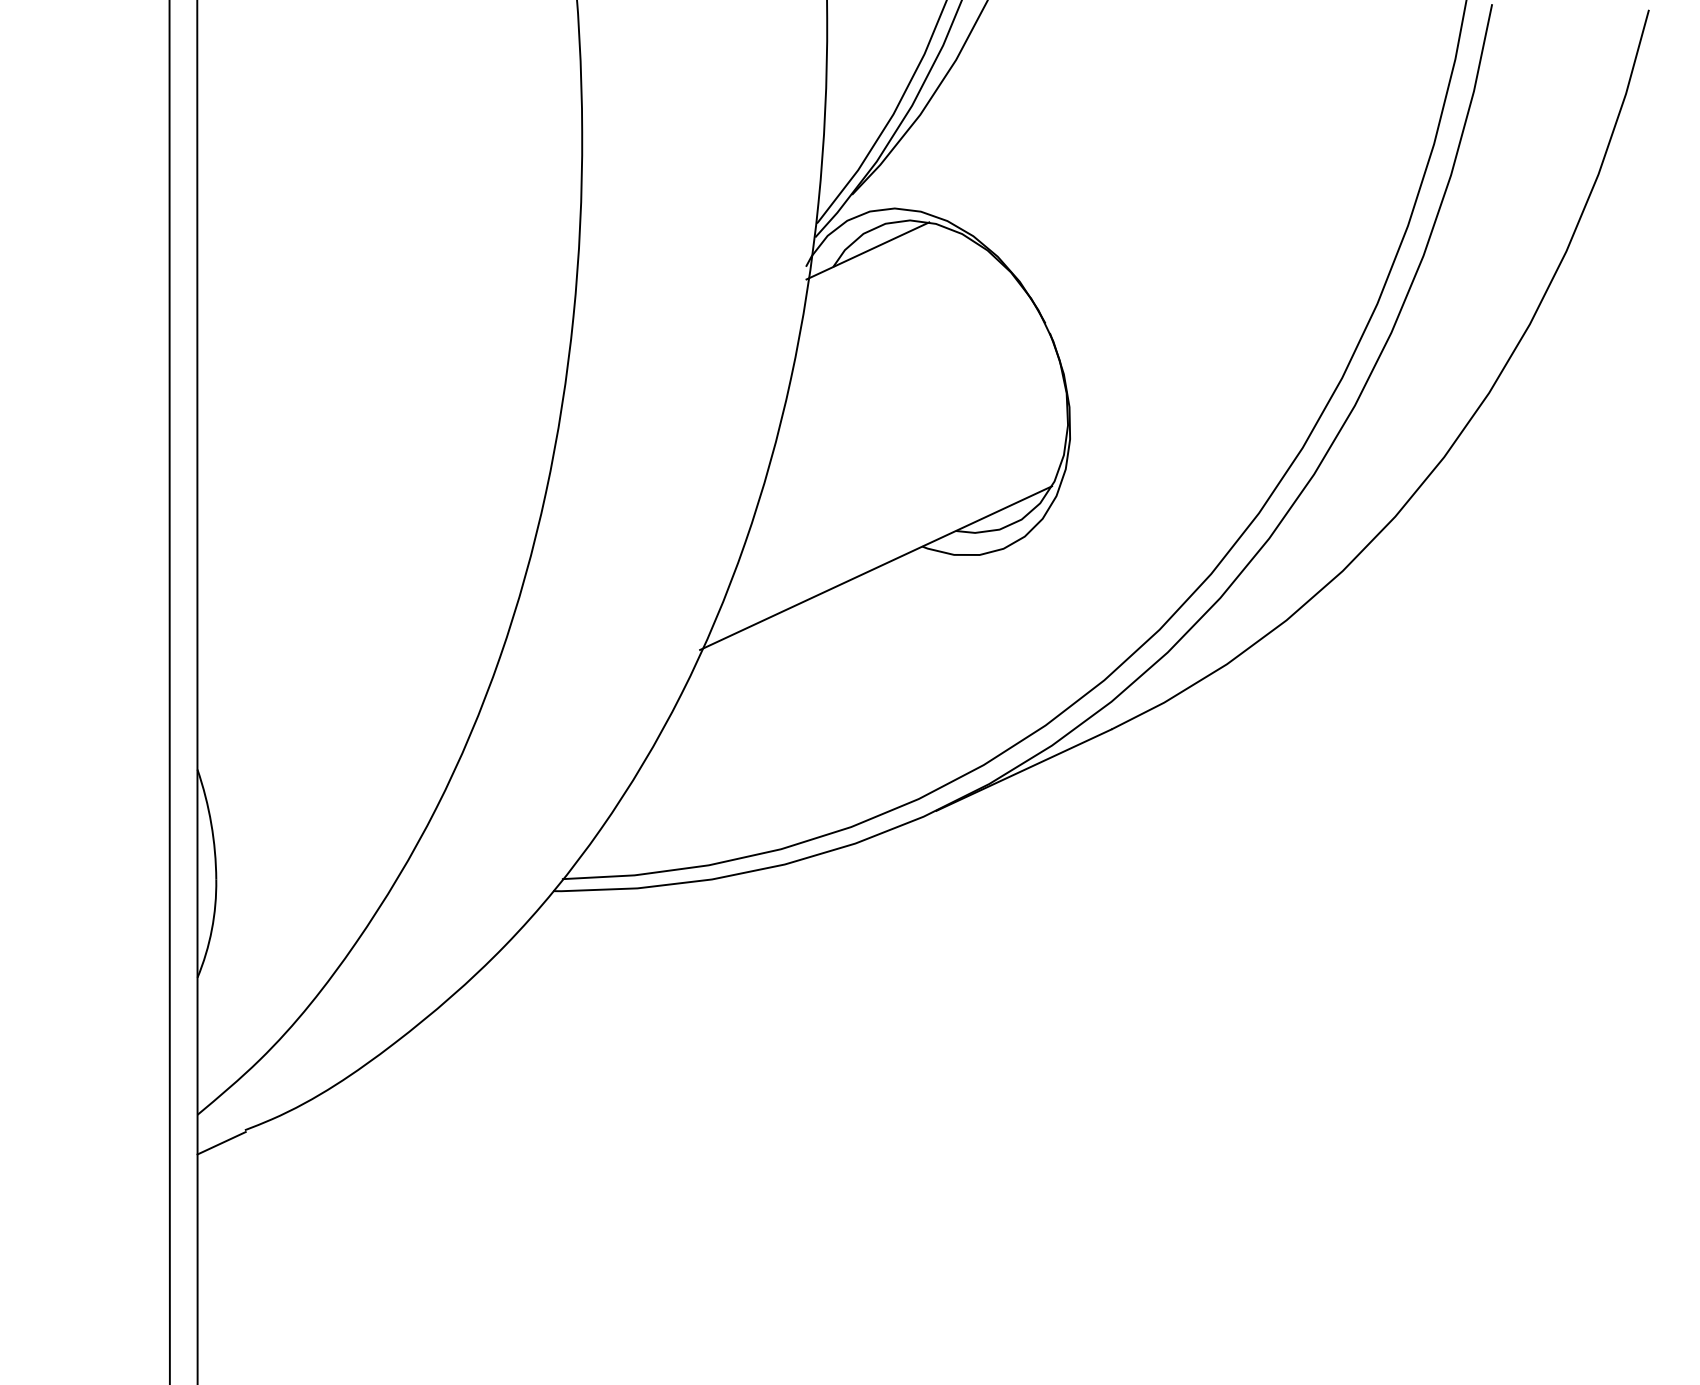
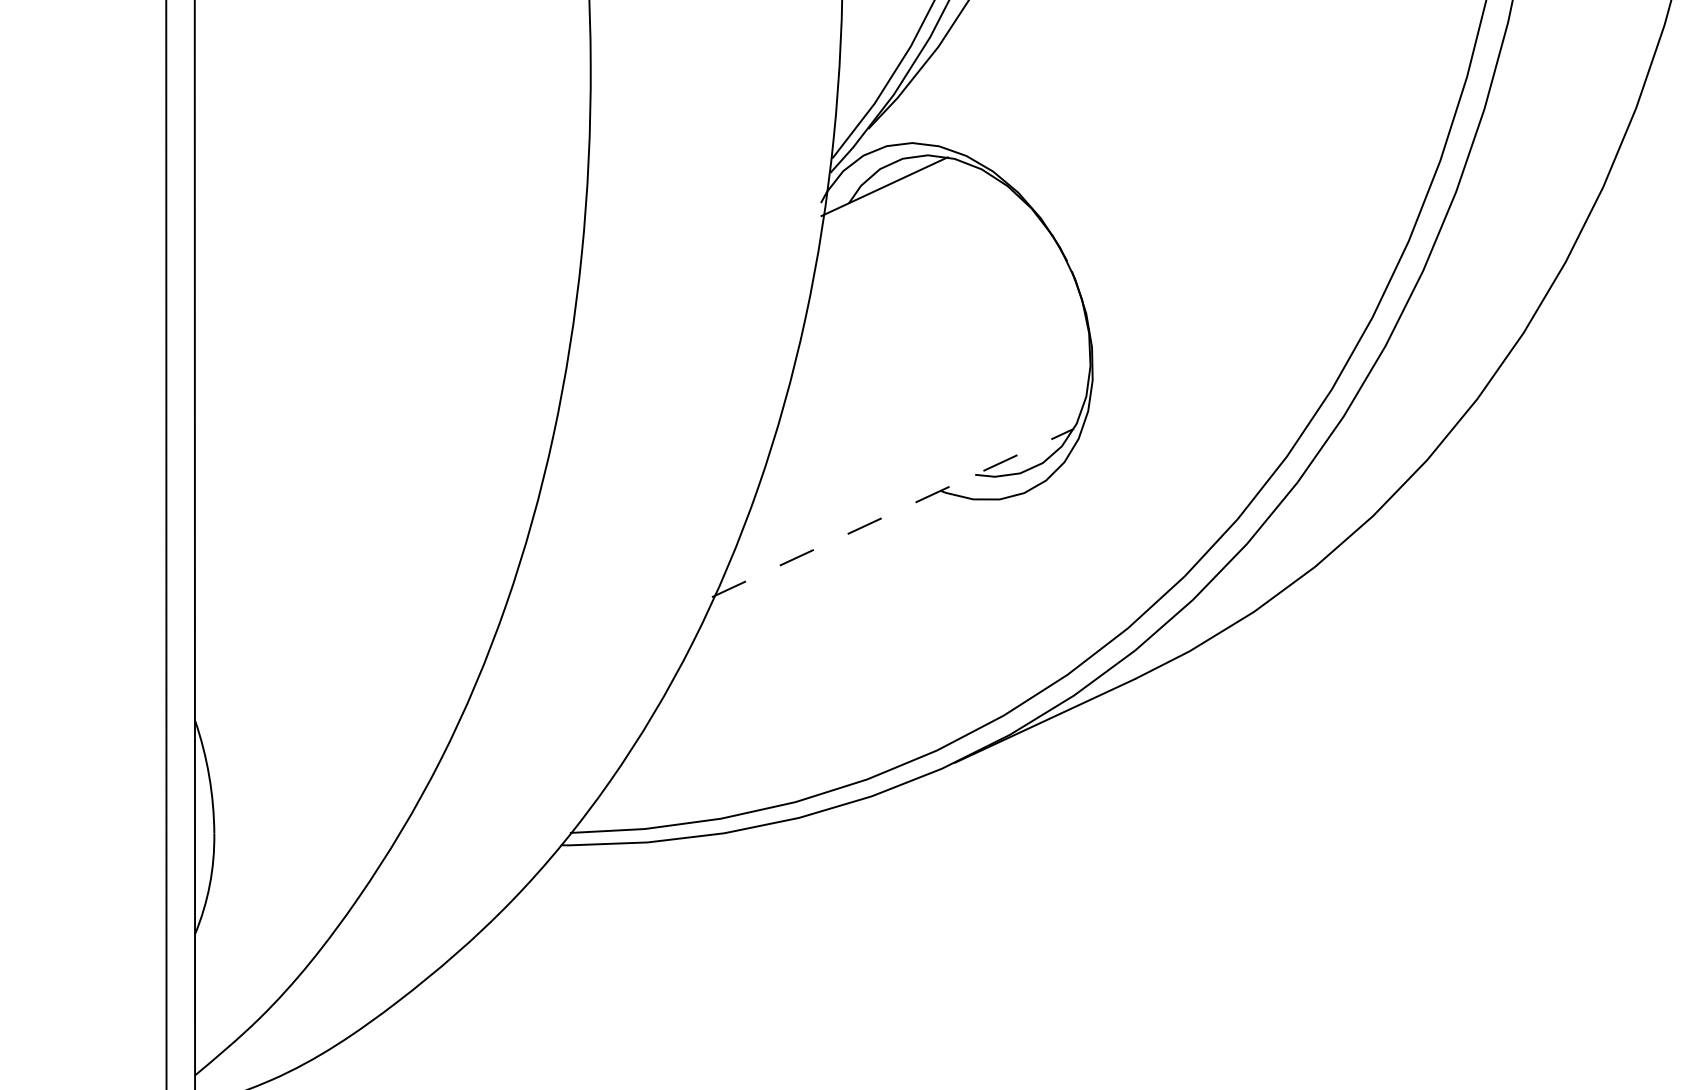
line: (876, 567) -> (893, 512), solid -> dashed

